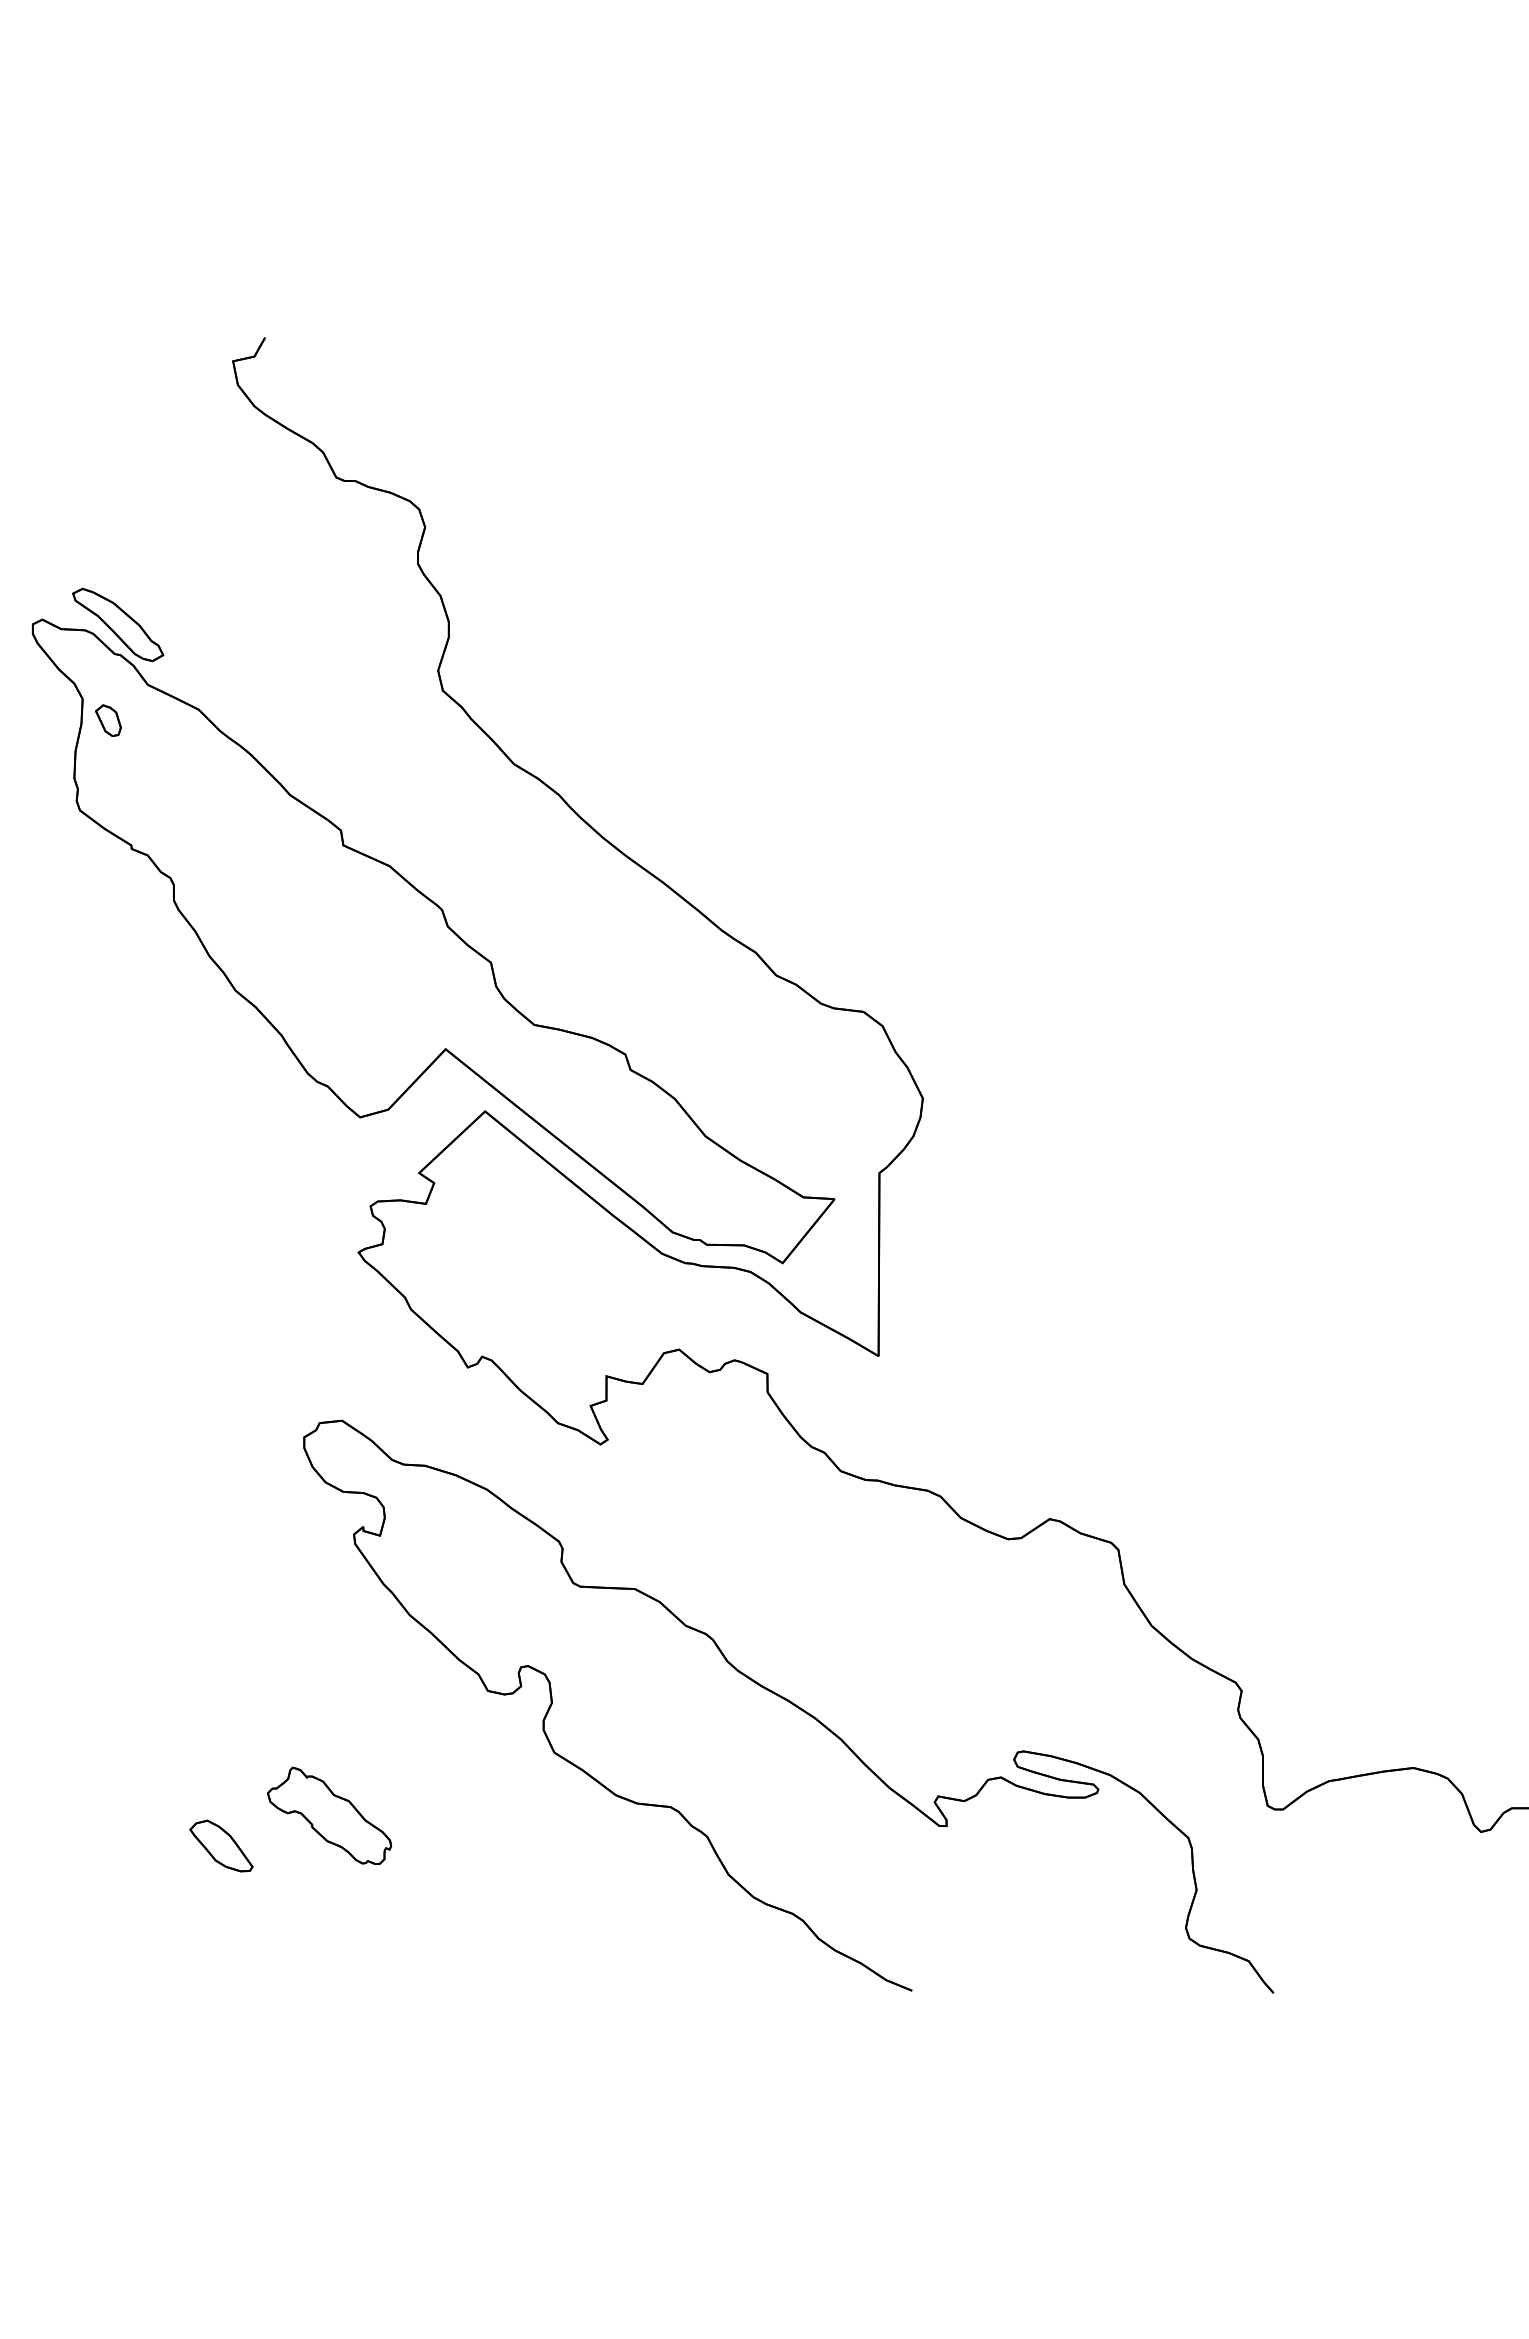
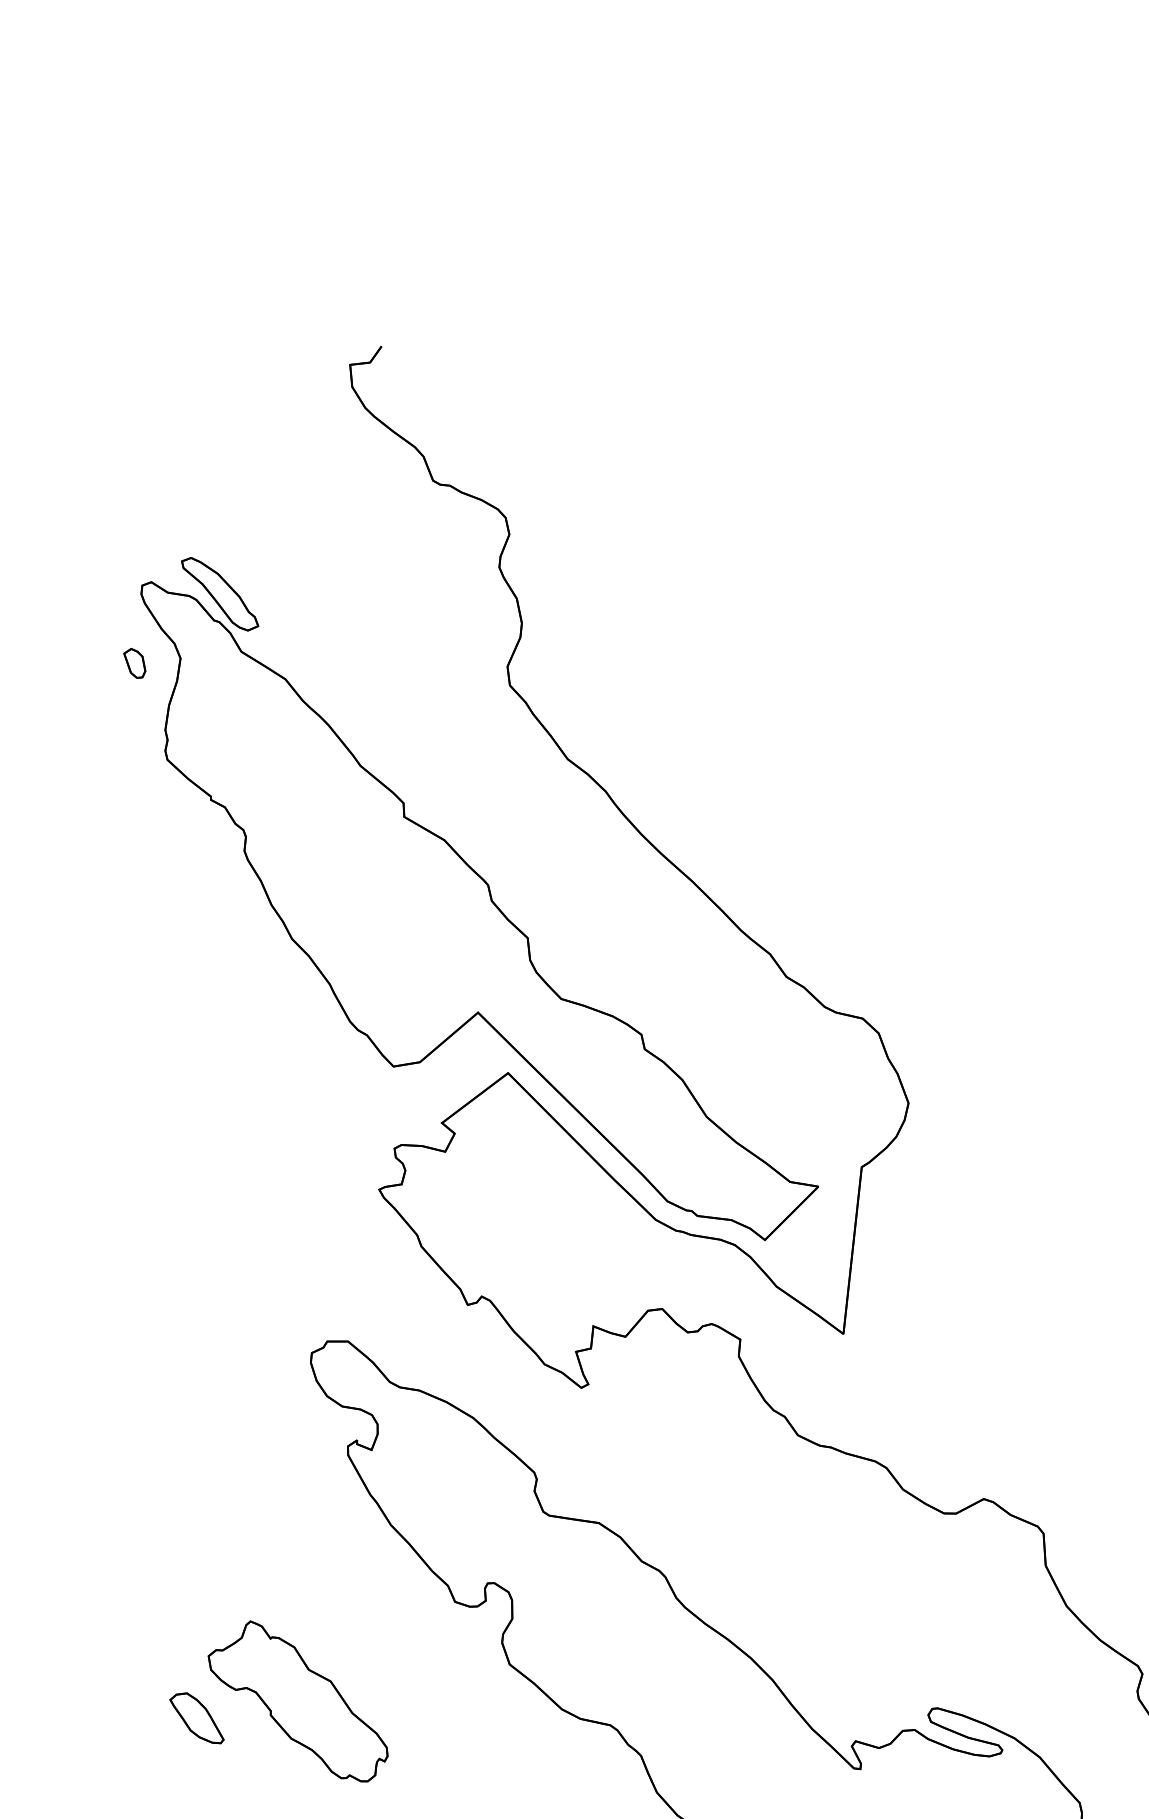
part: (108, 720) -> (134, 663), moved
part: (329, 1815) -> (298, 1700), size x1.67

